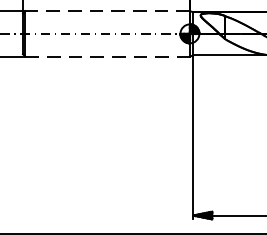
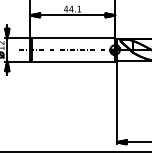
line: (107, 11) -> (73, 38), dashed -> solid
line: (107, 56) -> (73, 61), dashed -> solid

